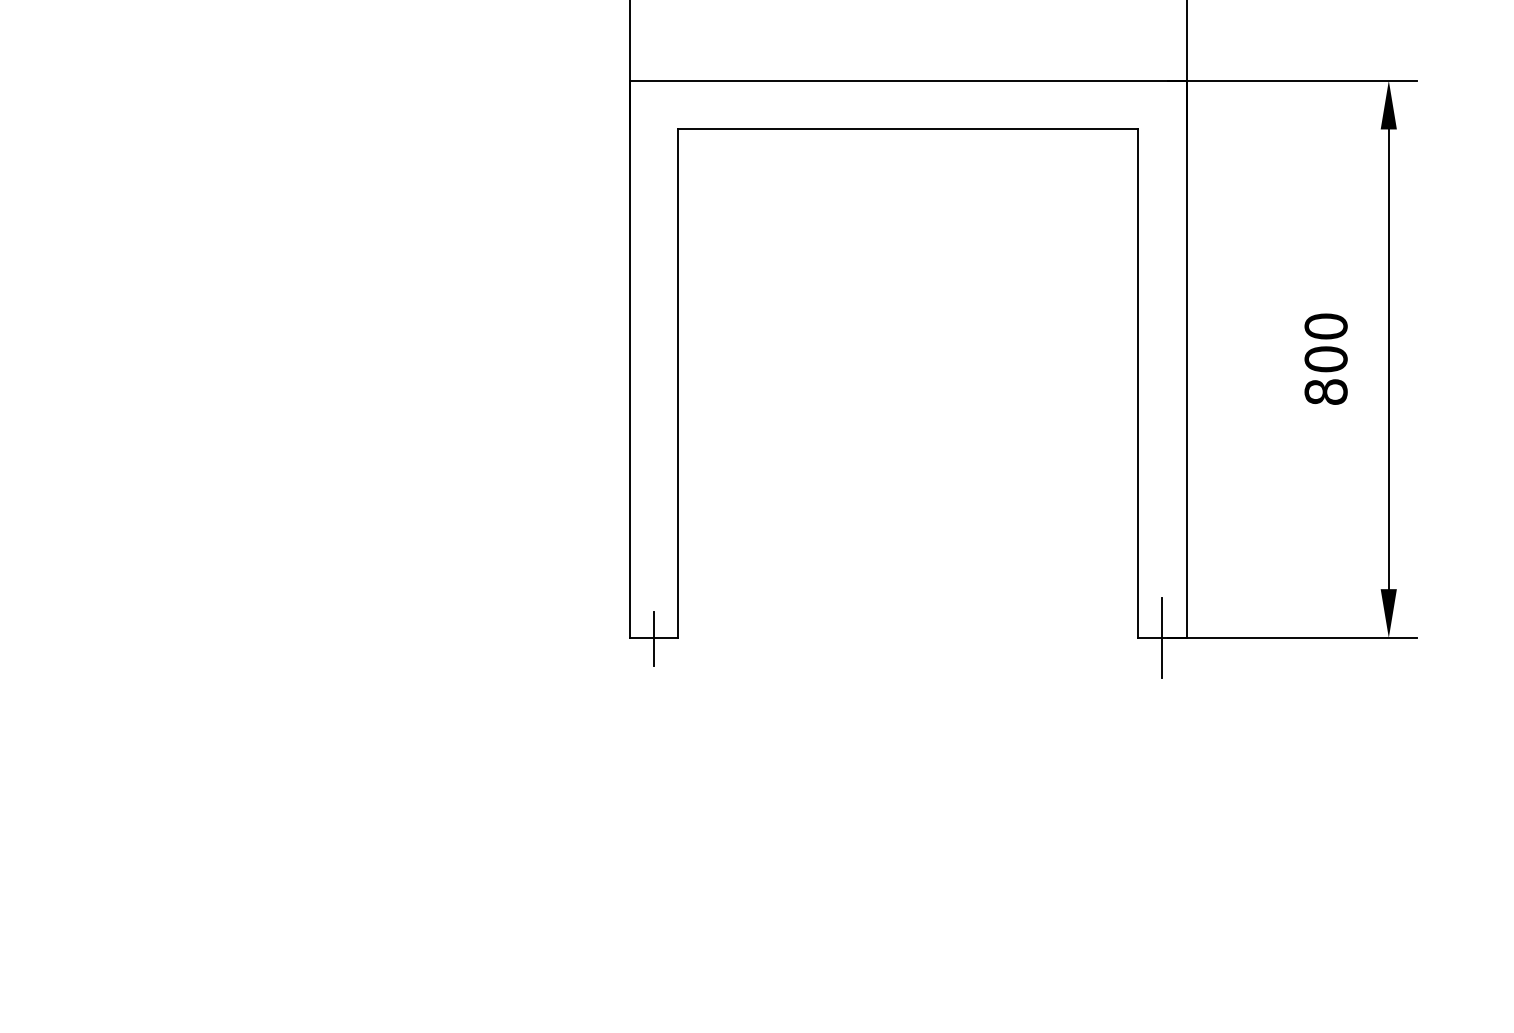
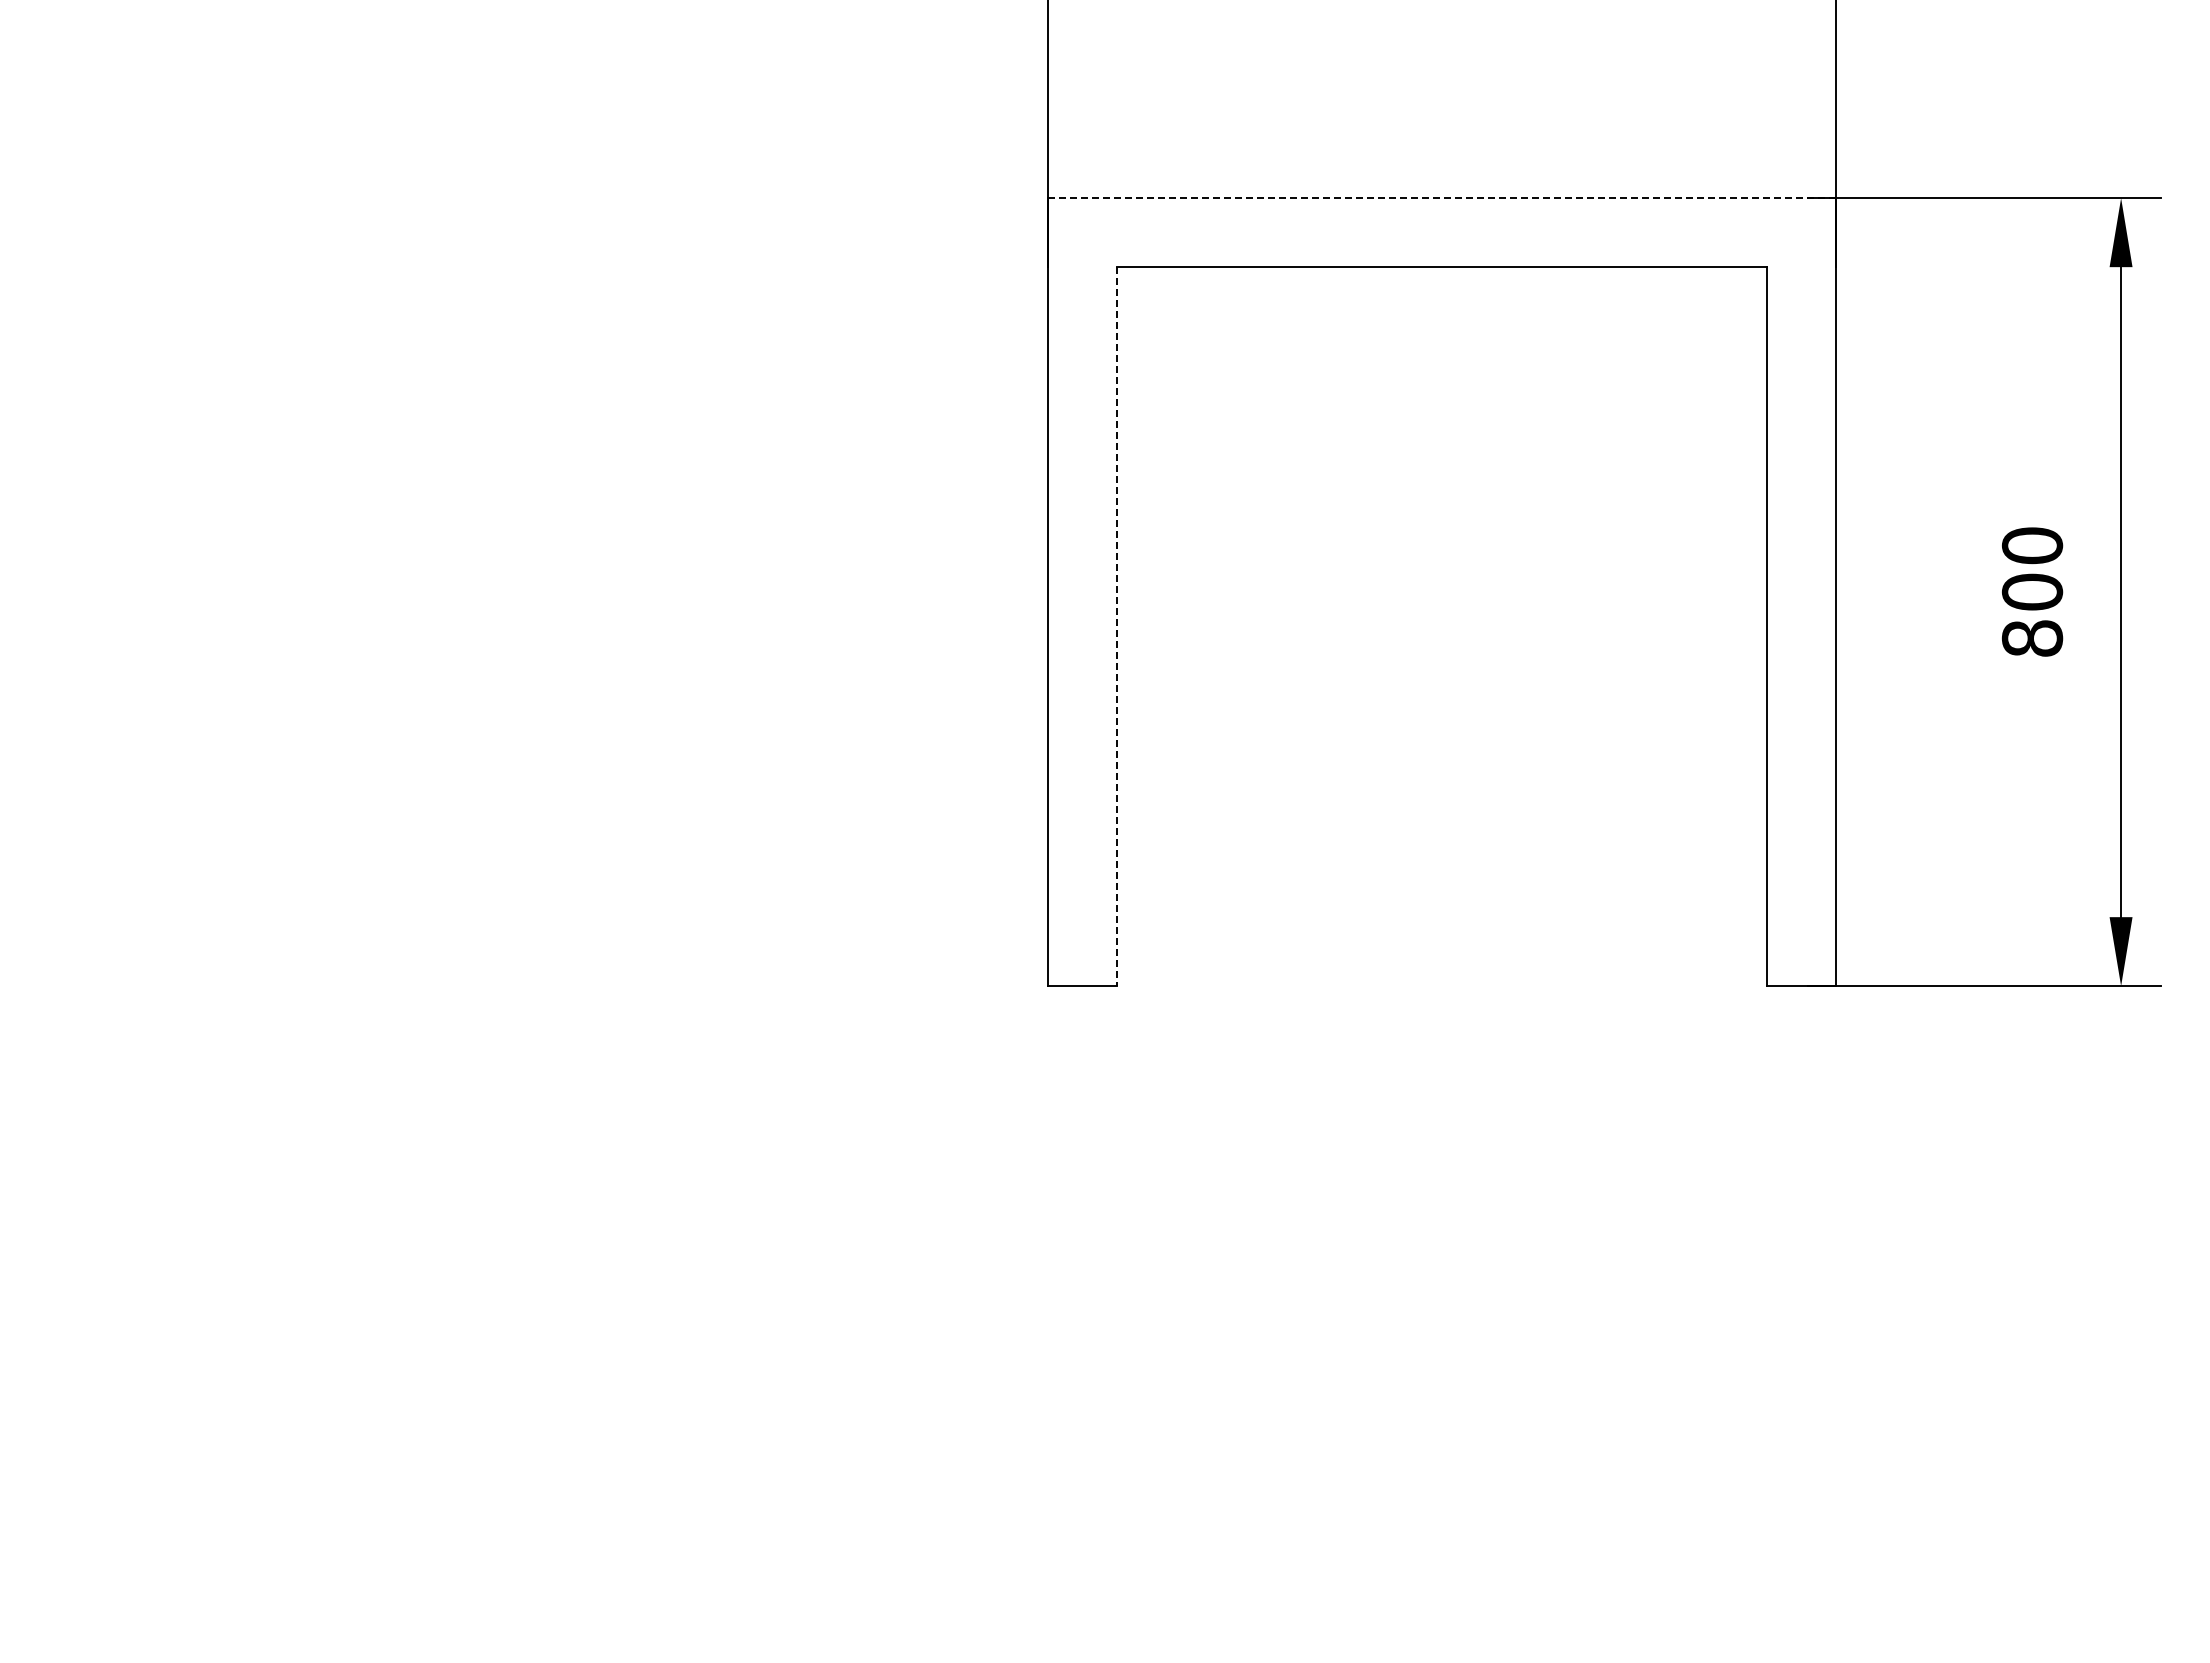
line: (908, 80) -> (1441, 198), solid -> dashed
line: (678, 384) -> (1116, 627), solid -> dashed
line: (654, 638) -> (1082, 987), removed
line: (1162, 638) -> (1801, 986), removed

